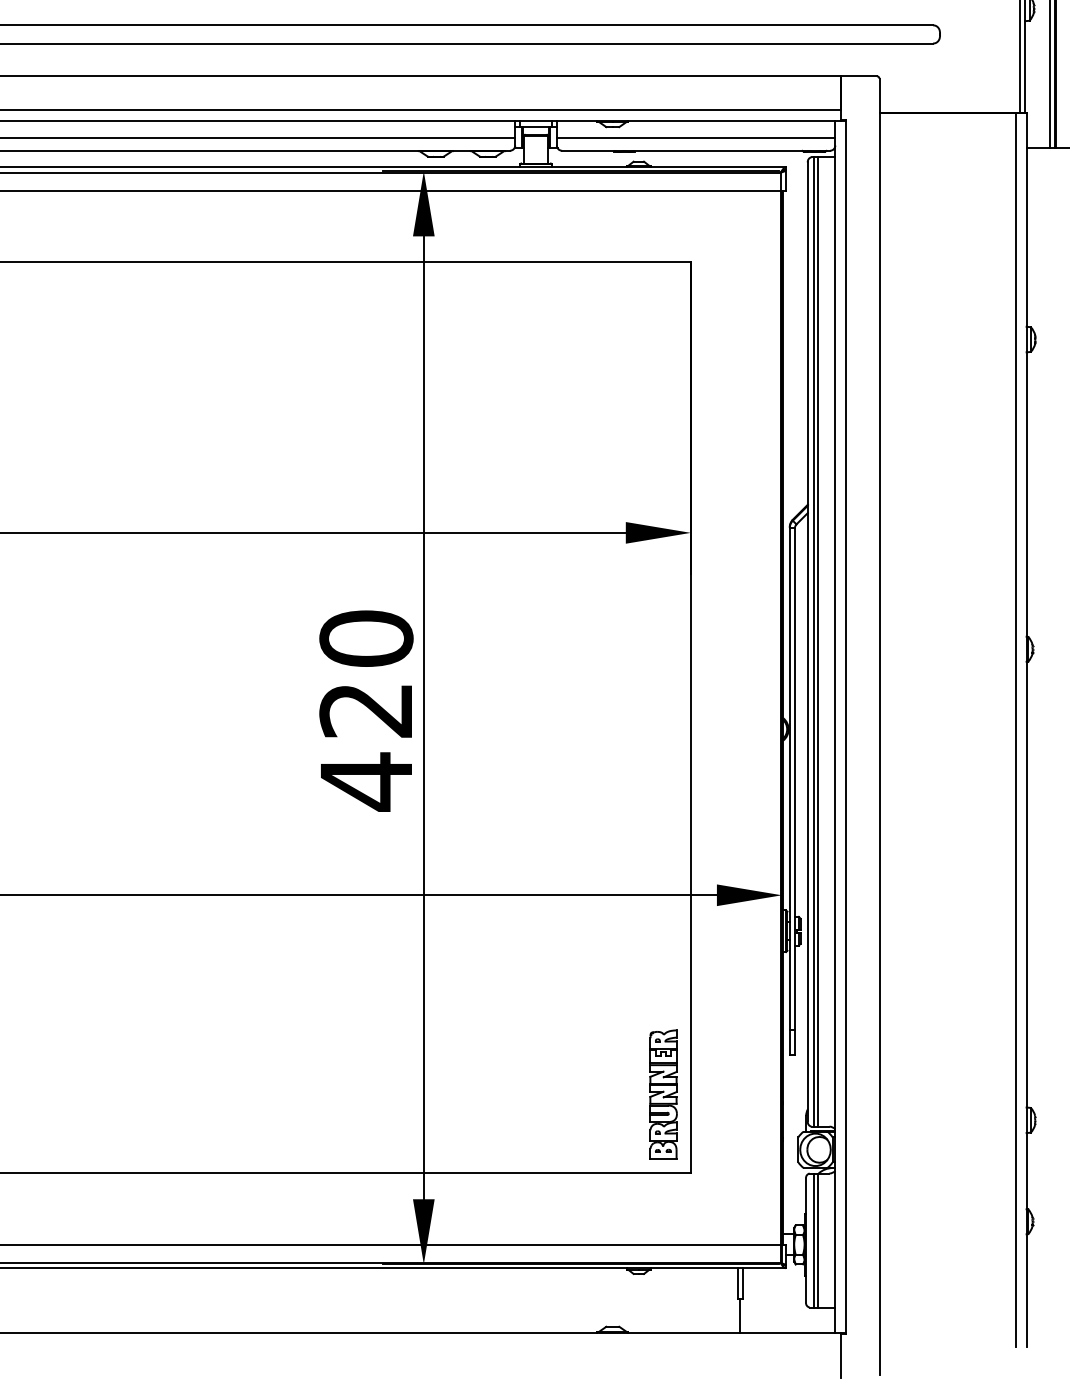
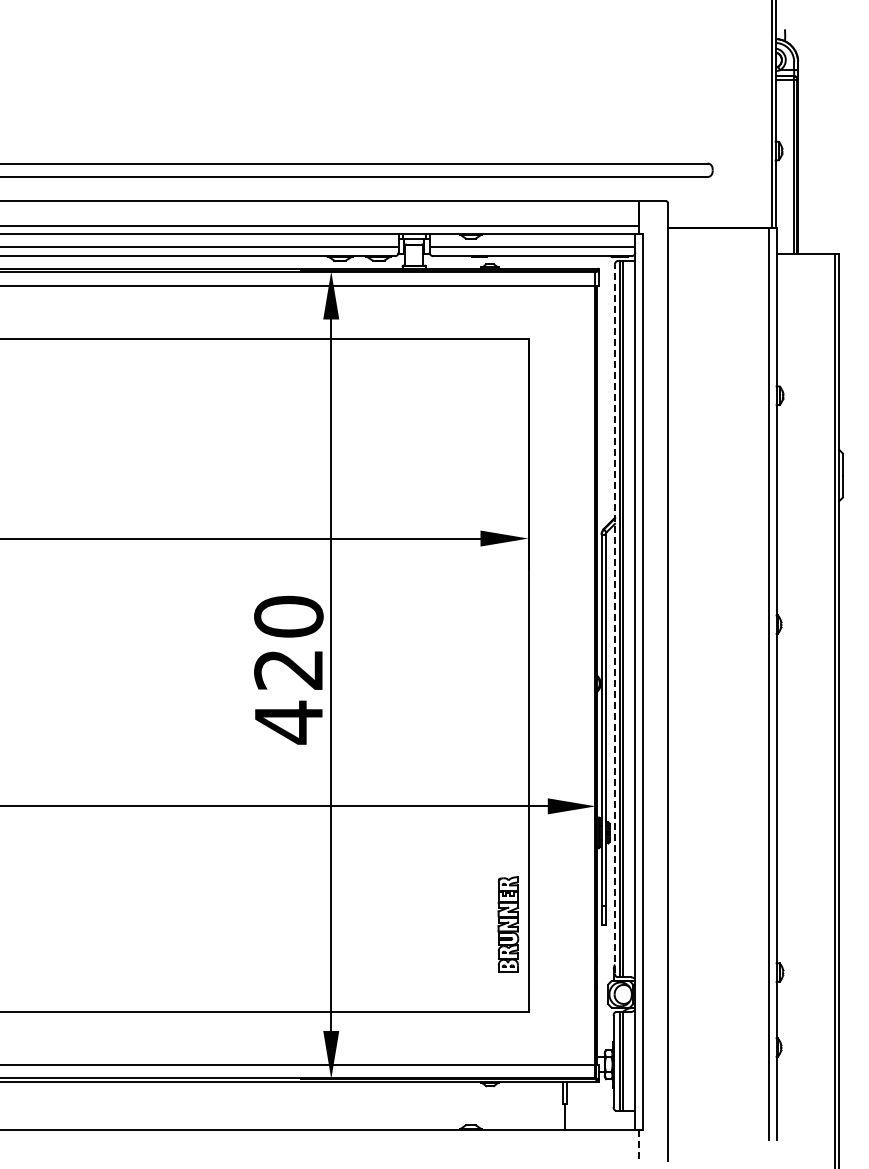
line: (808, 641) -> (615, 618), solid -> dashed
part: (663, 1094) -> (508, 924), moved
line: (841, 1355) -> (639, 1146), solid -> dashed

